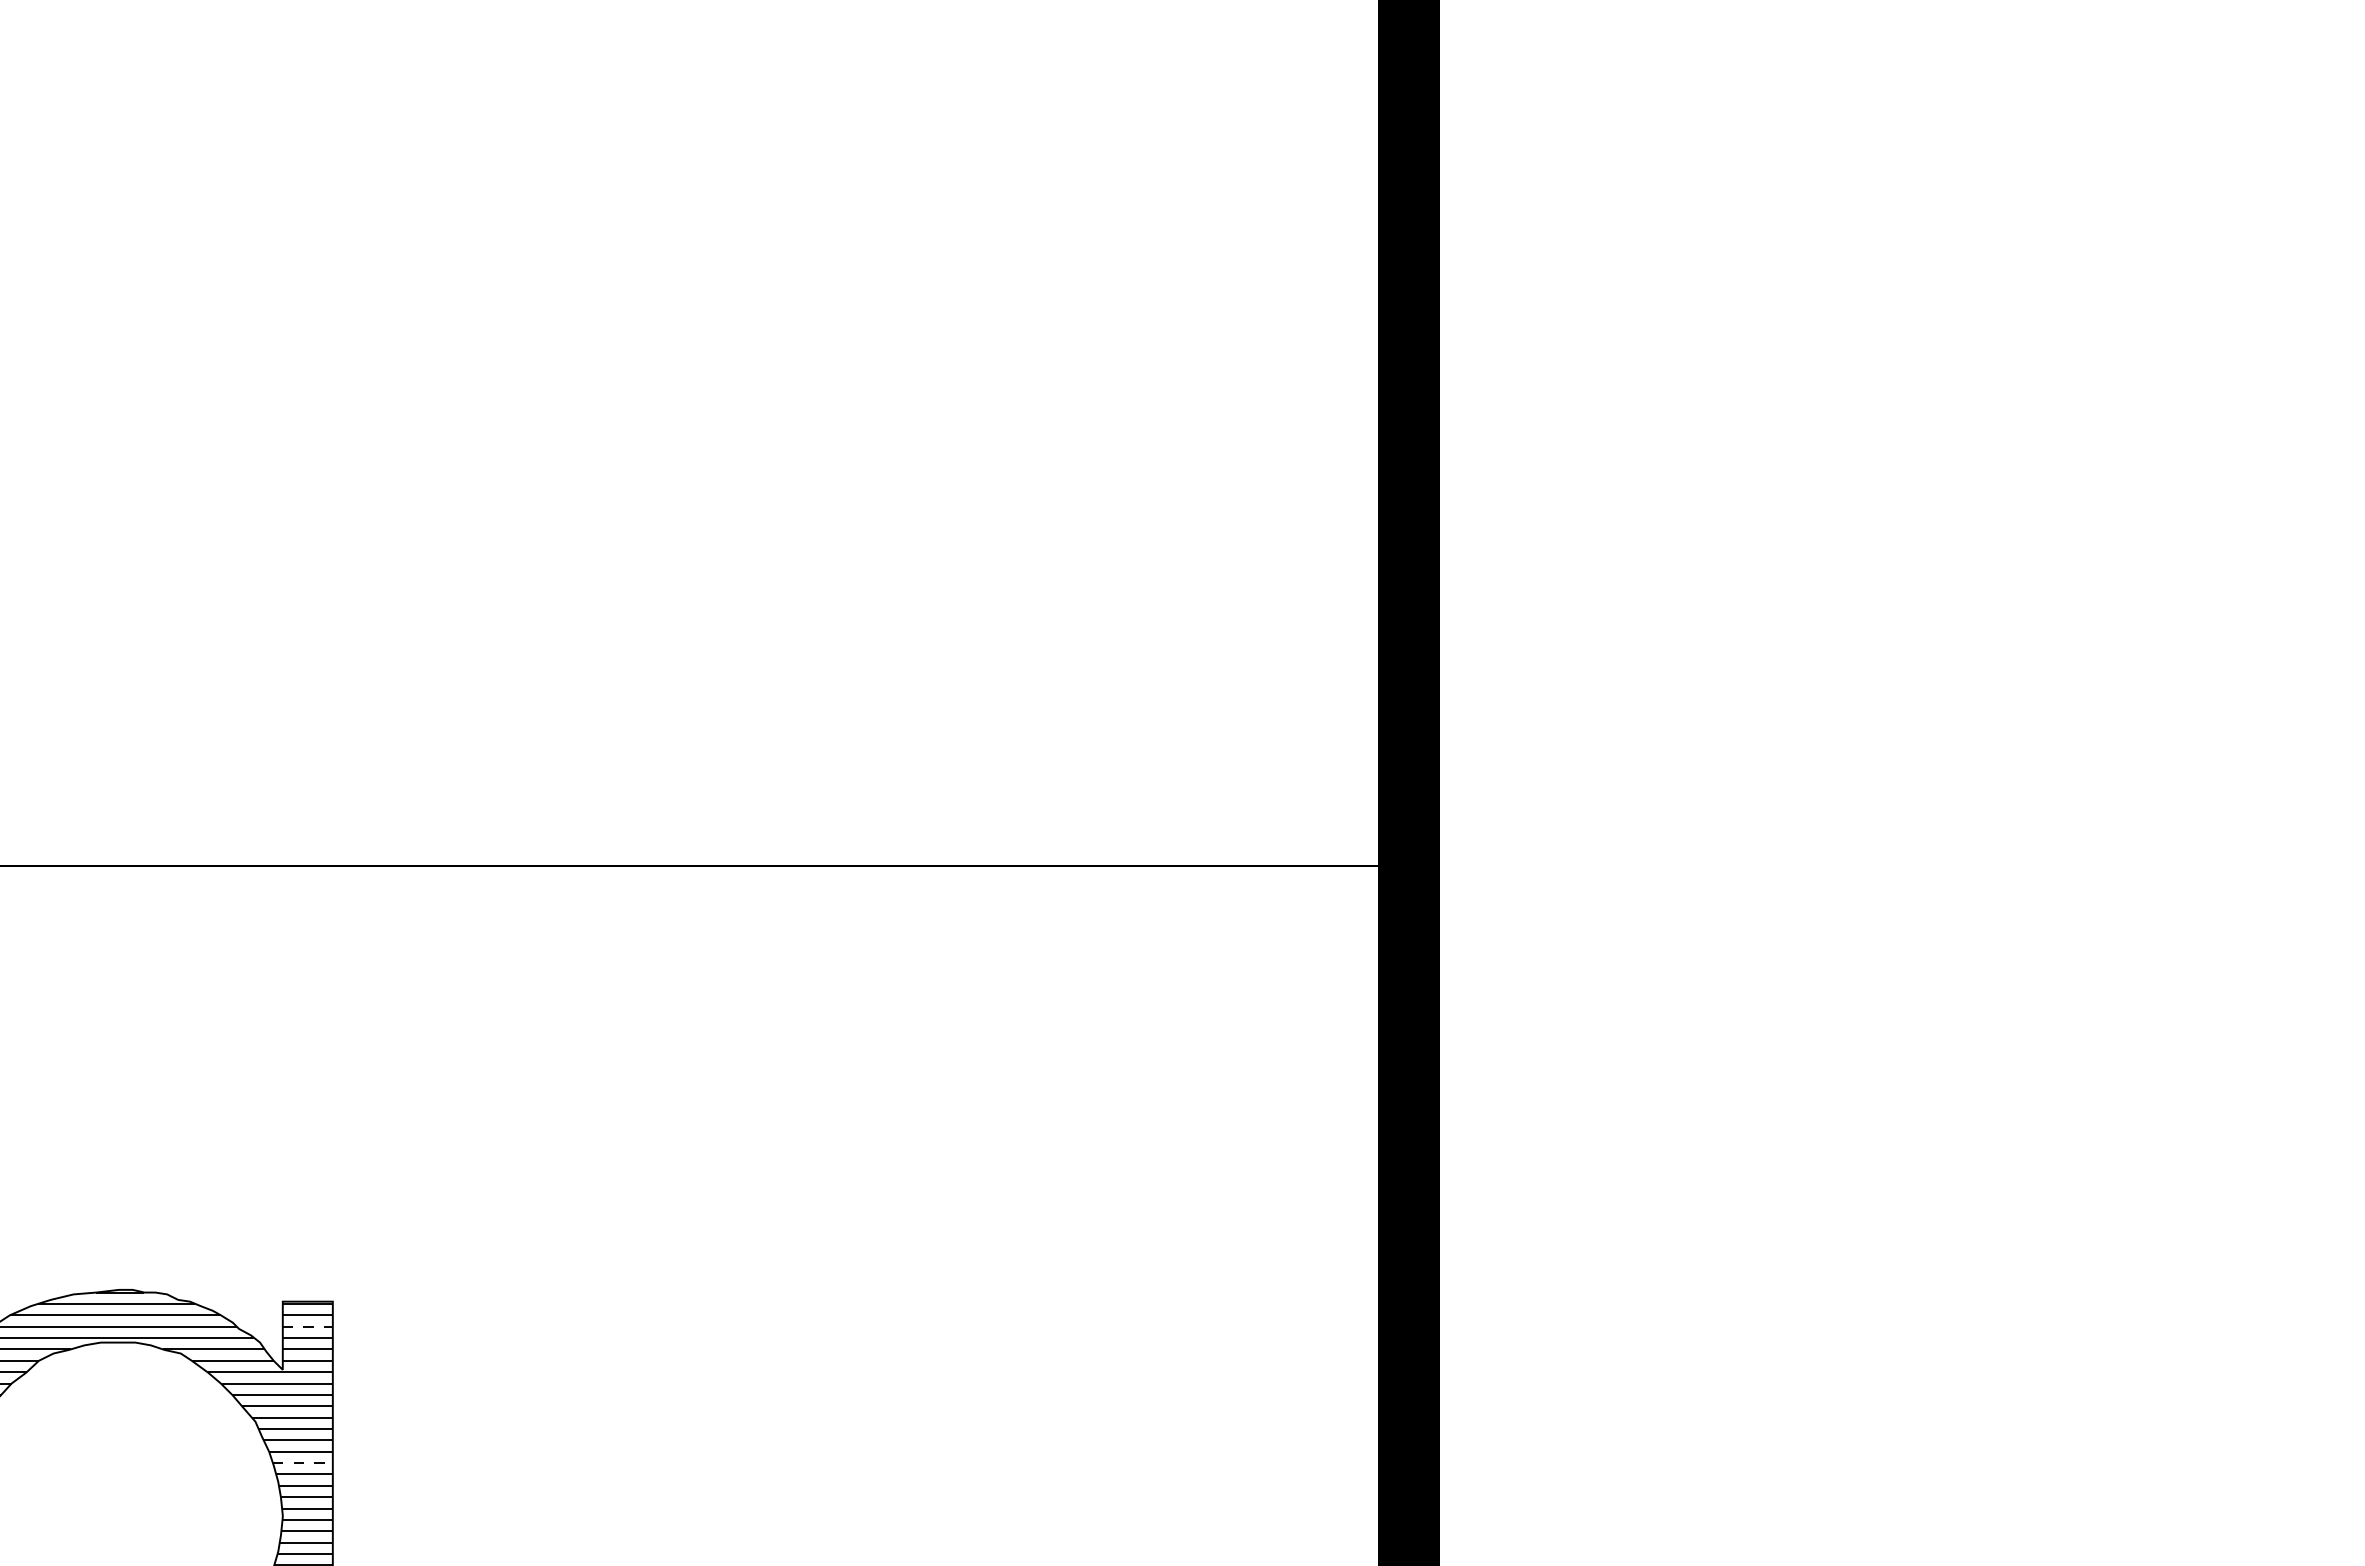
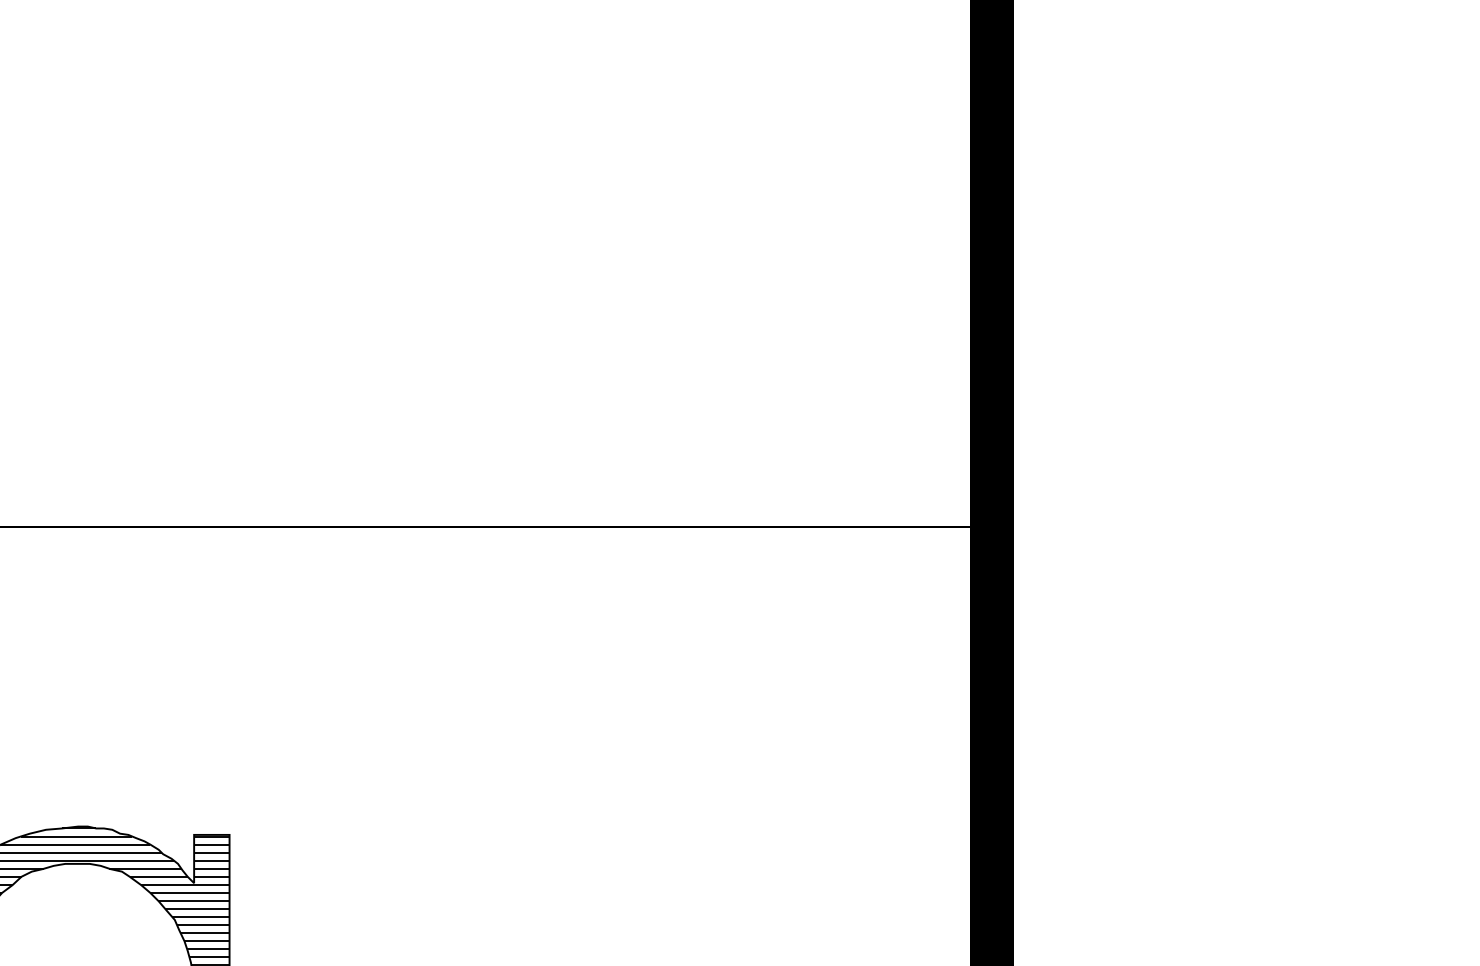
line: (308, 1326) -> (212, 852), dashed -> solid
line: (302, 1463) -> (208, 949), dashed -> solid

